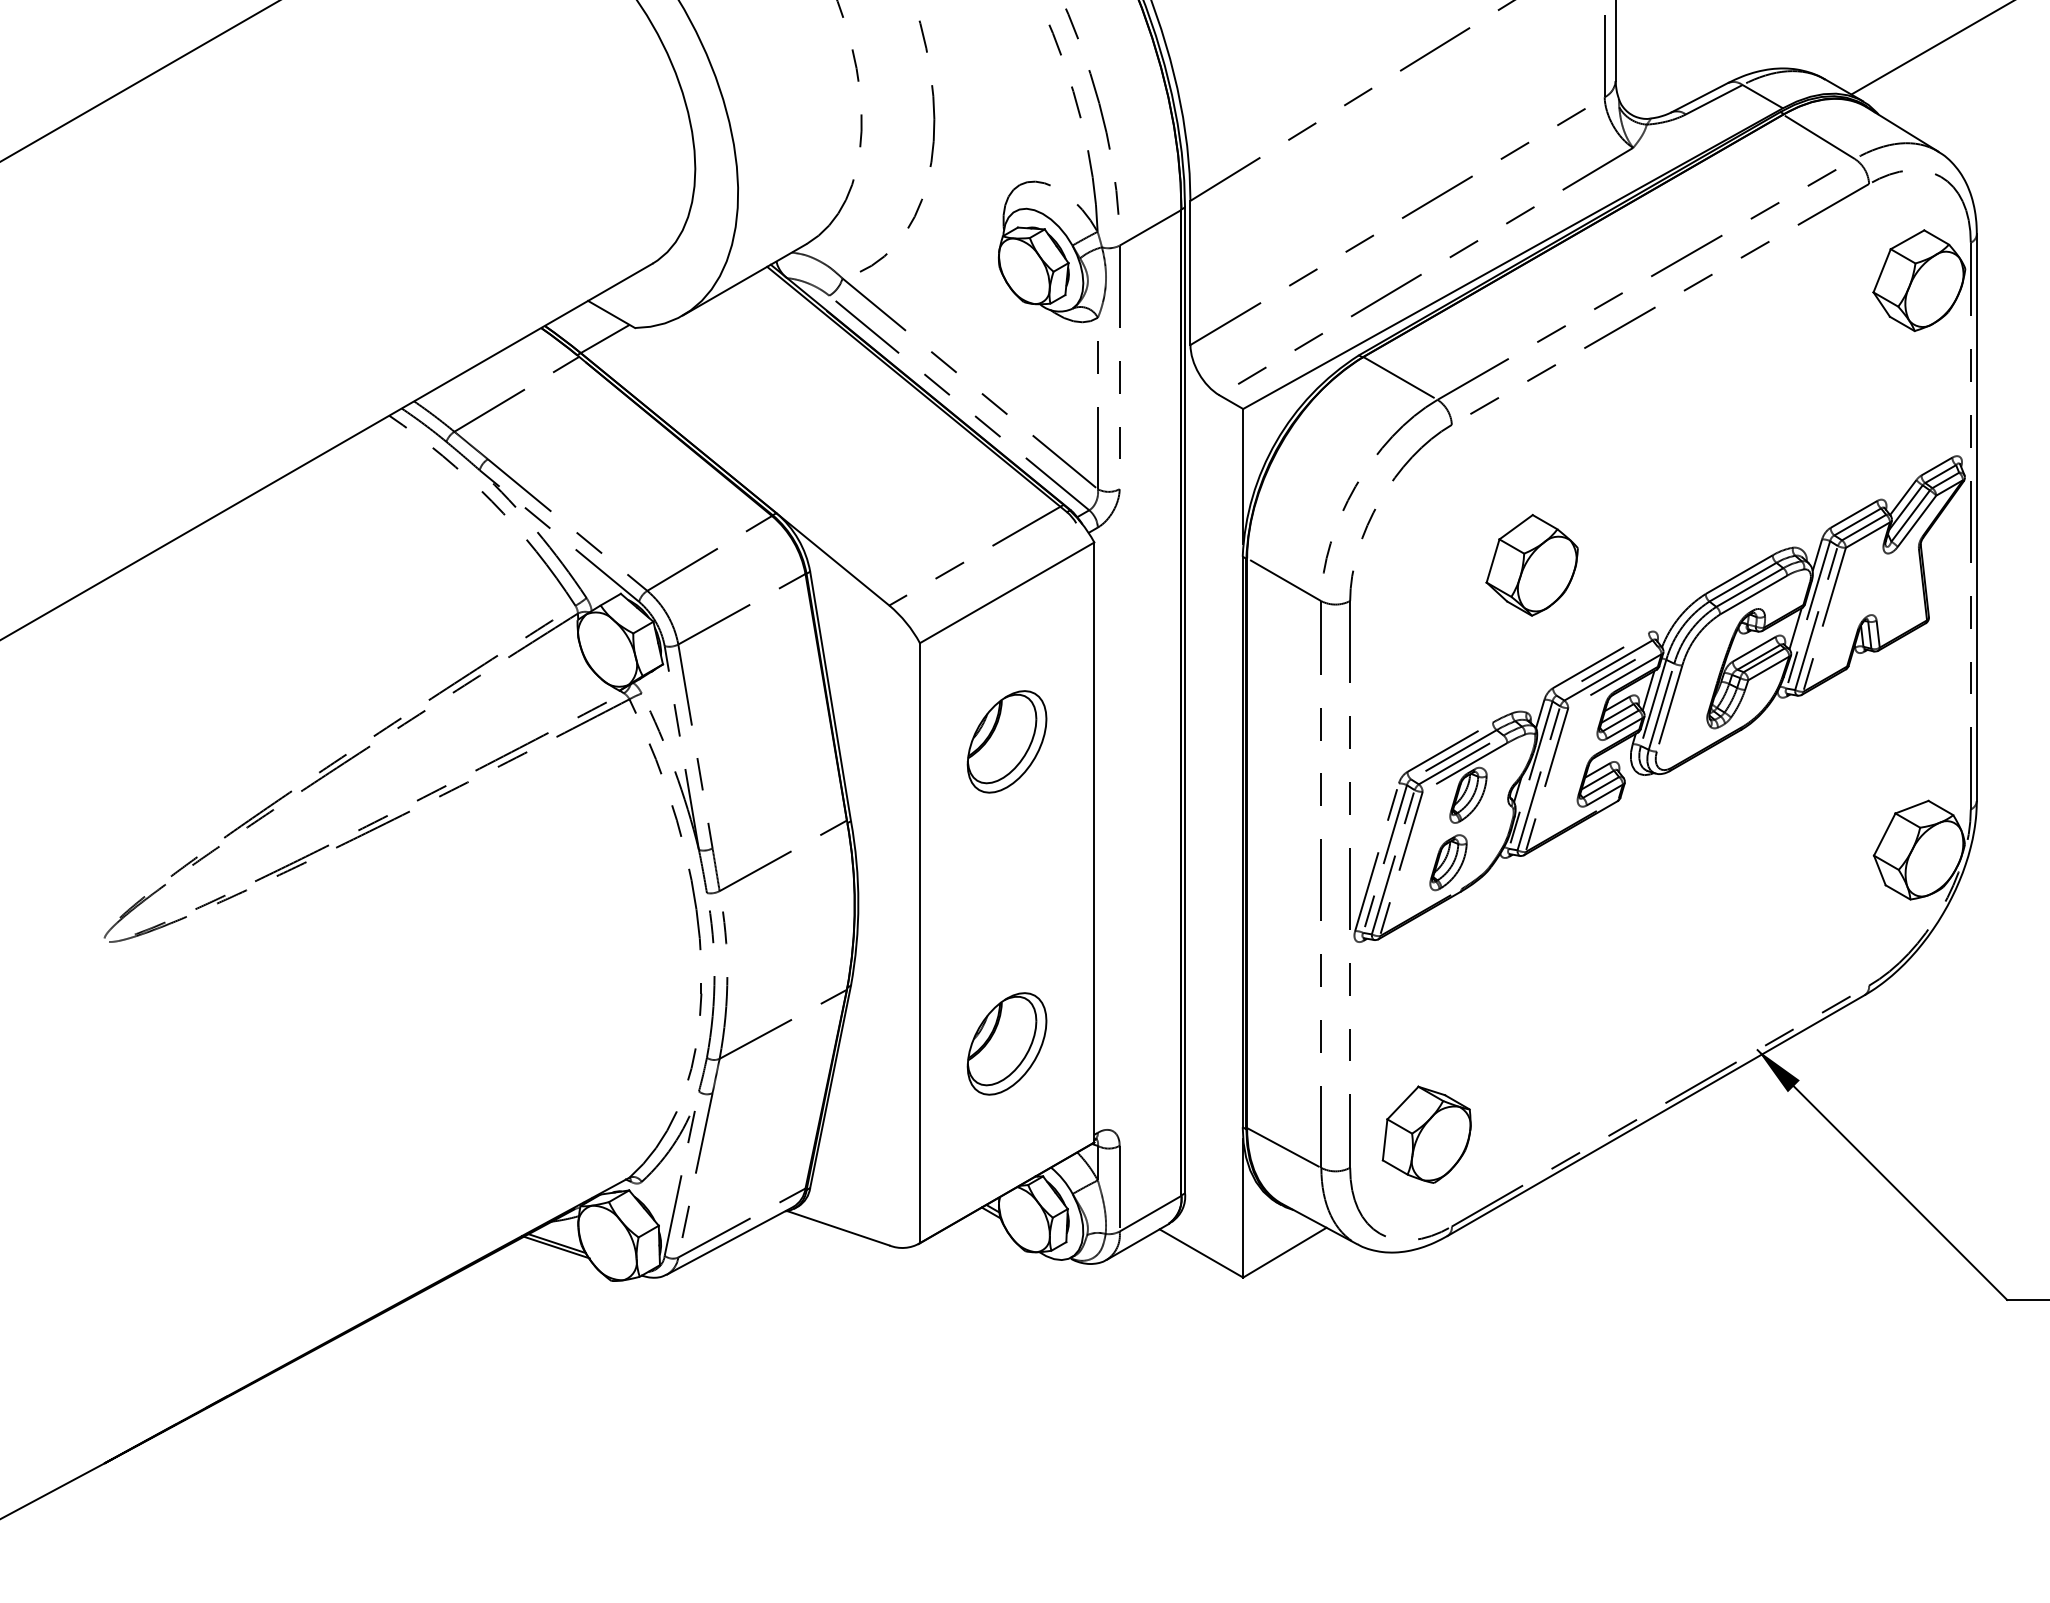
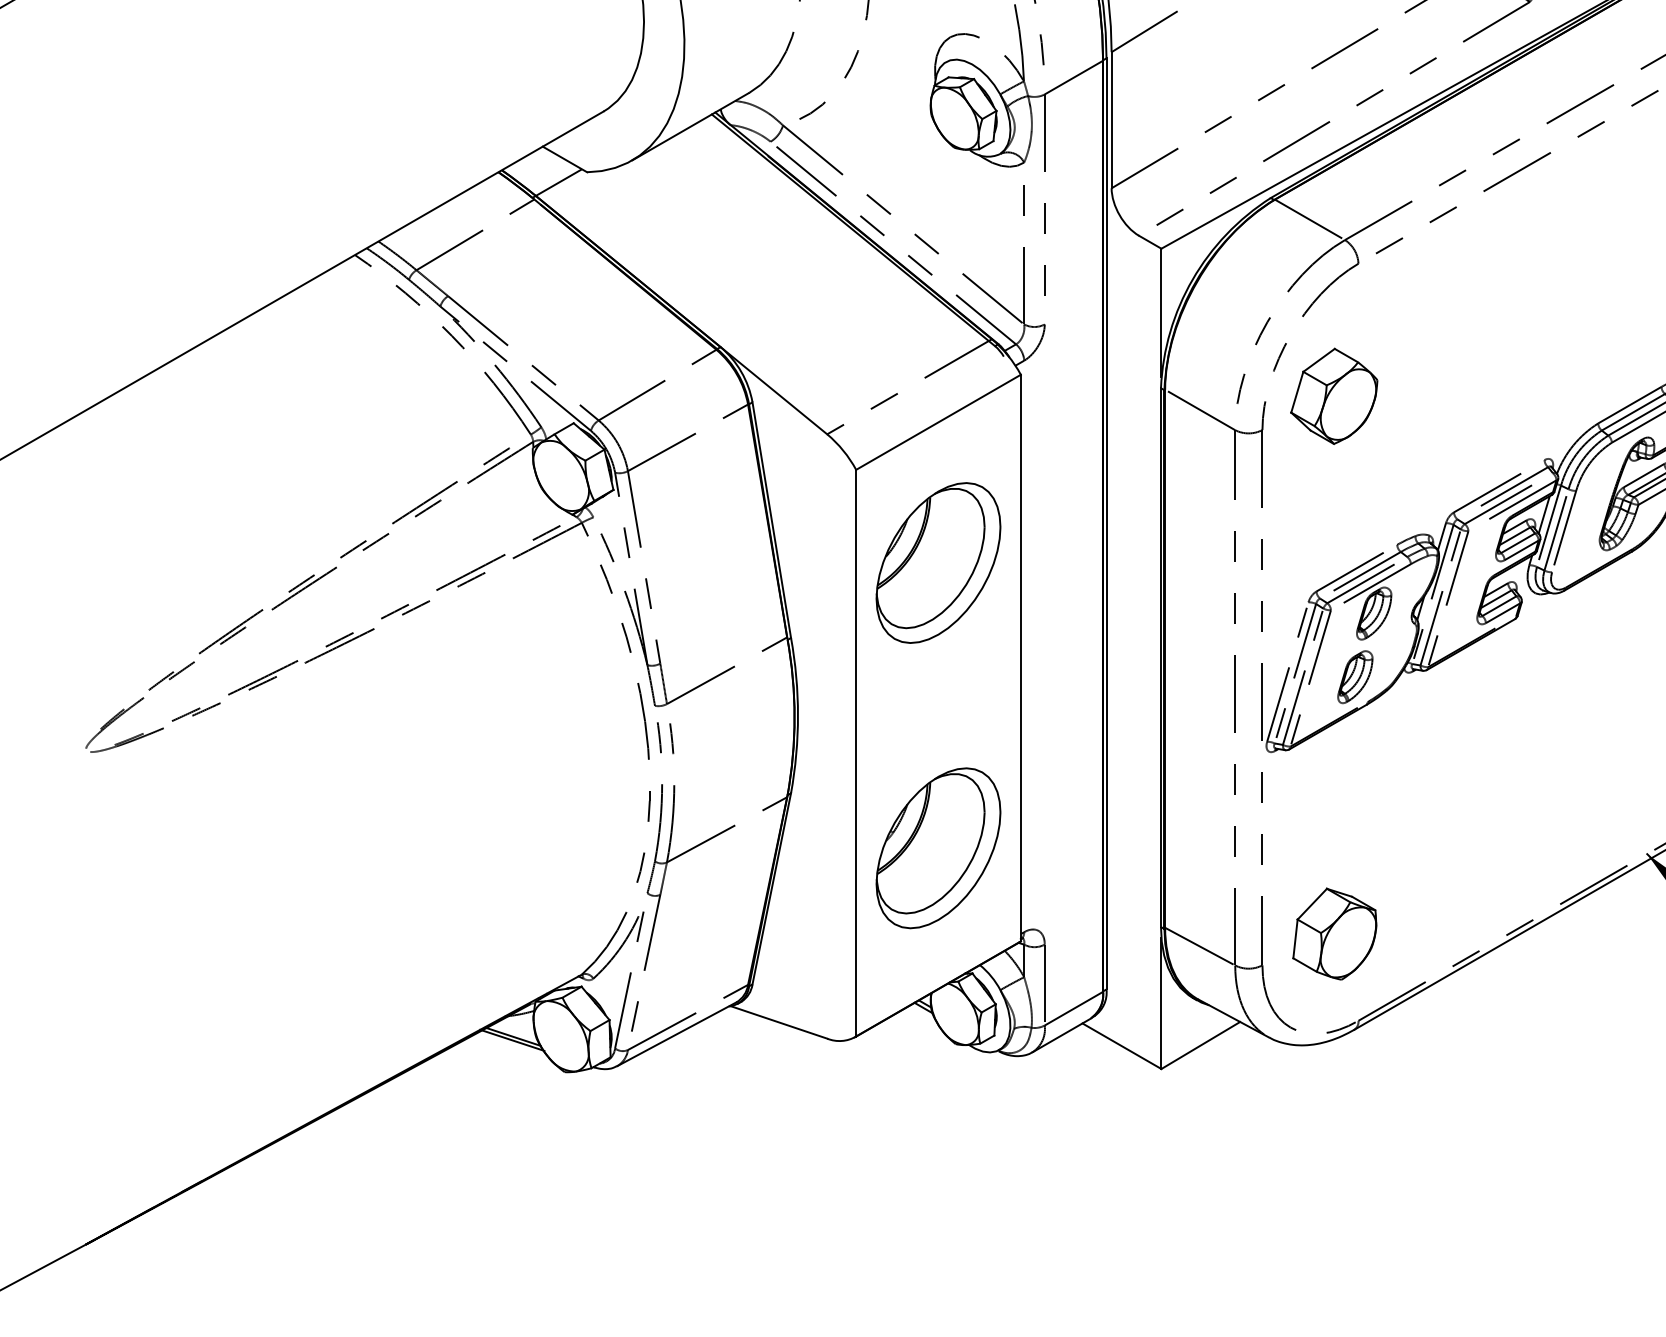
part: (1531, 565) -> (1333, 396), moved
part: (1006, 741) -> (937, 562), size x1.67
part: (1006, 1043) -> (937, 847), size x1.67

